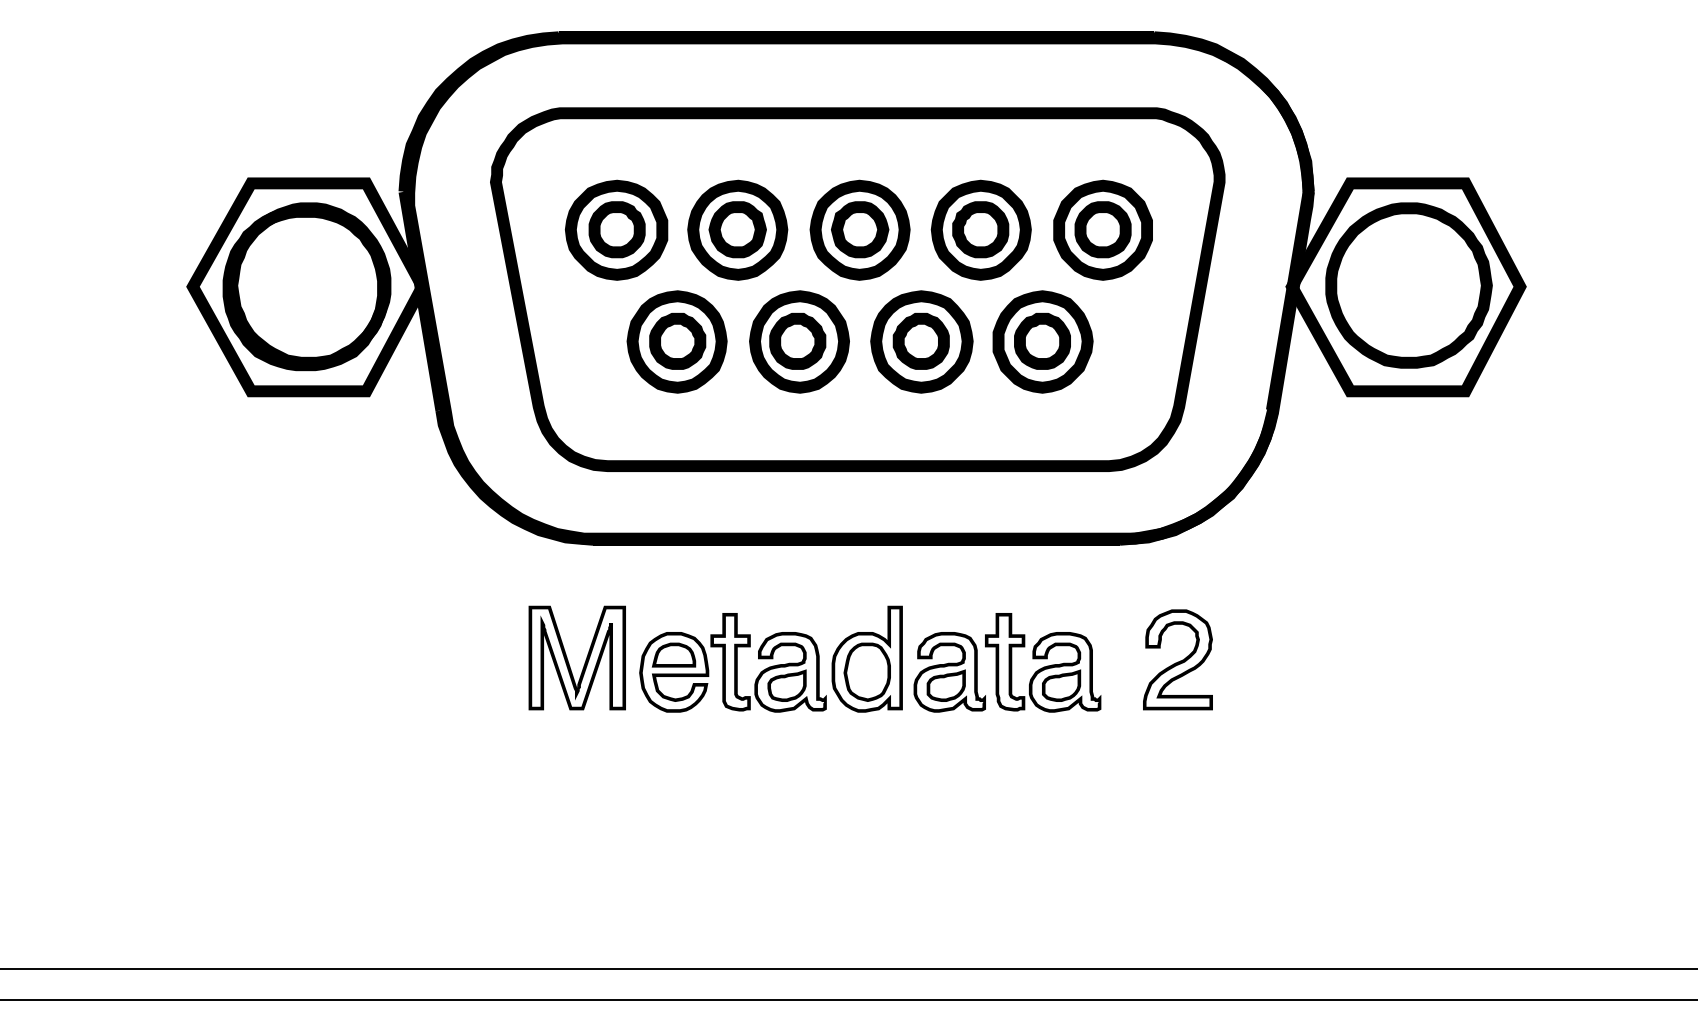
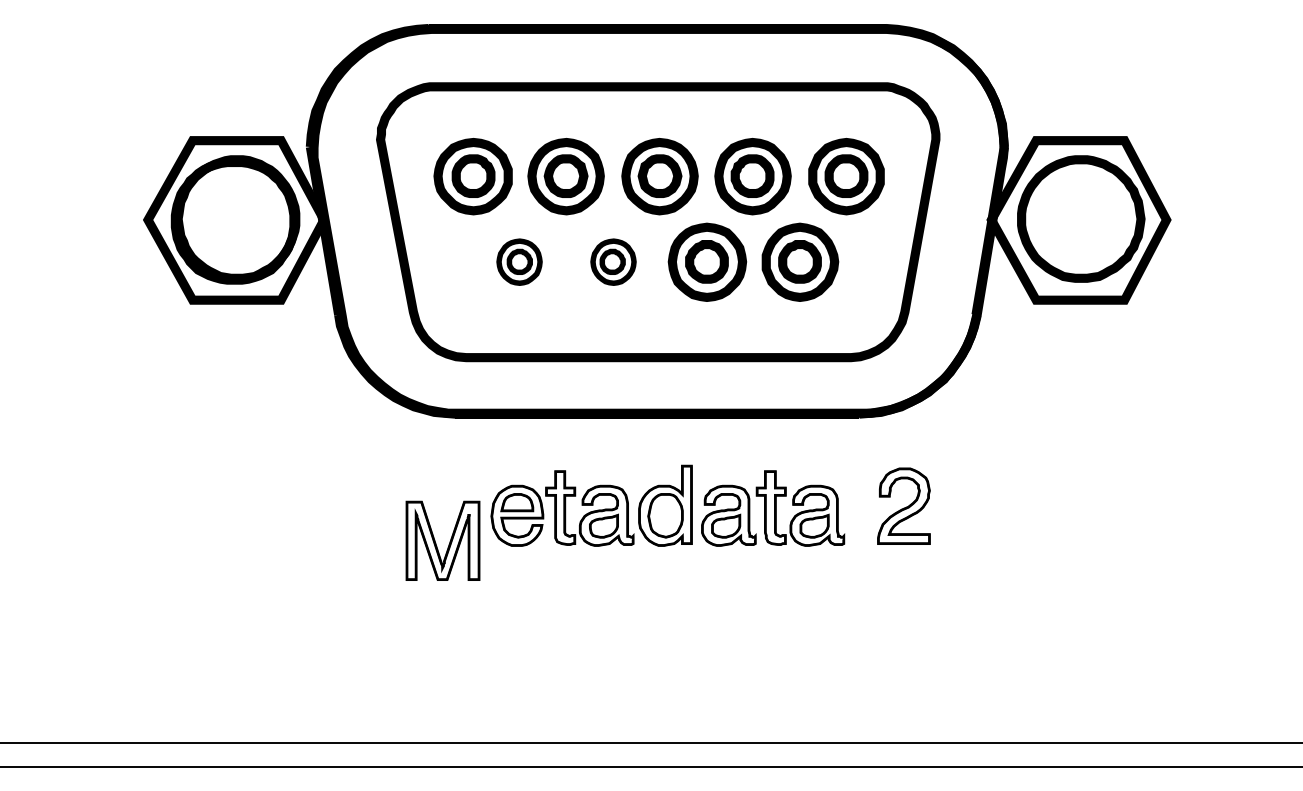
part: (676, 340) -> (519, 261), size x0.6
part: (799, 340) -> (613, 261), size x0.6
part: (568, 661) -> (436, 543), moved

